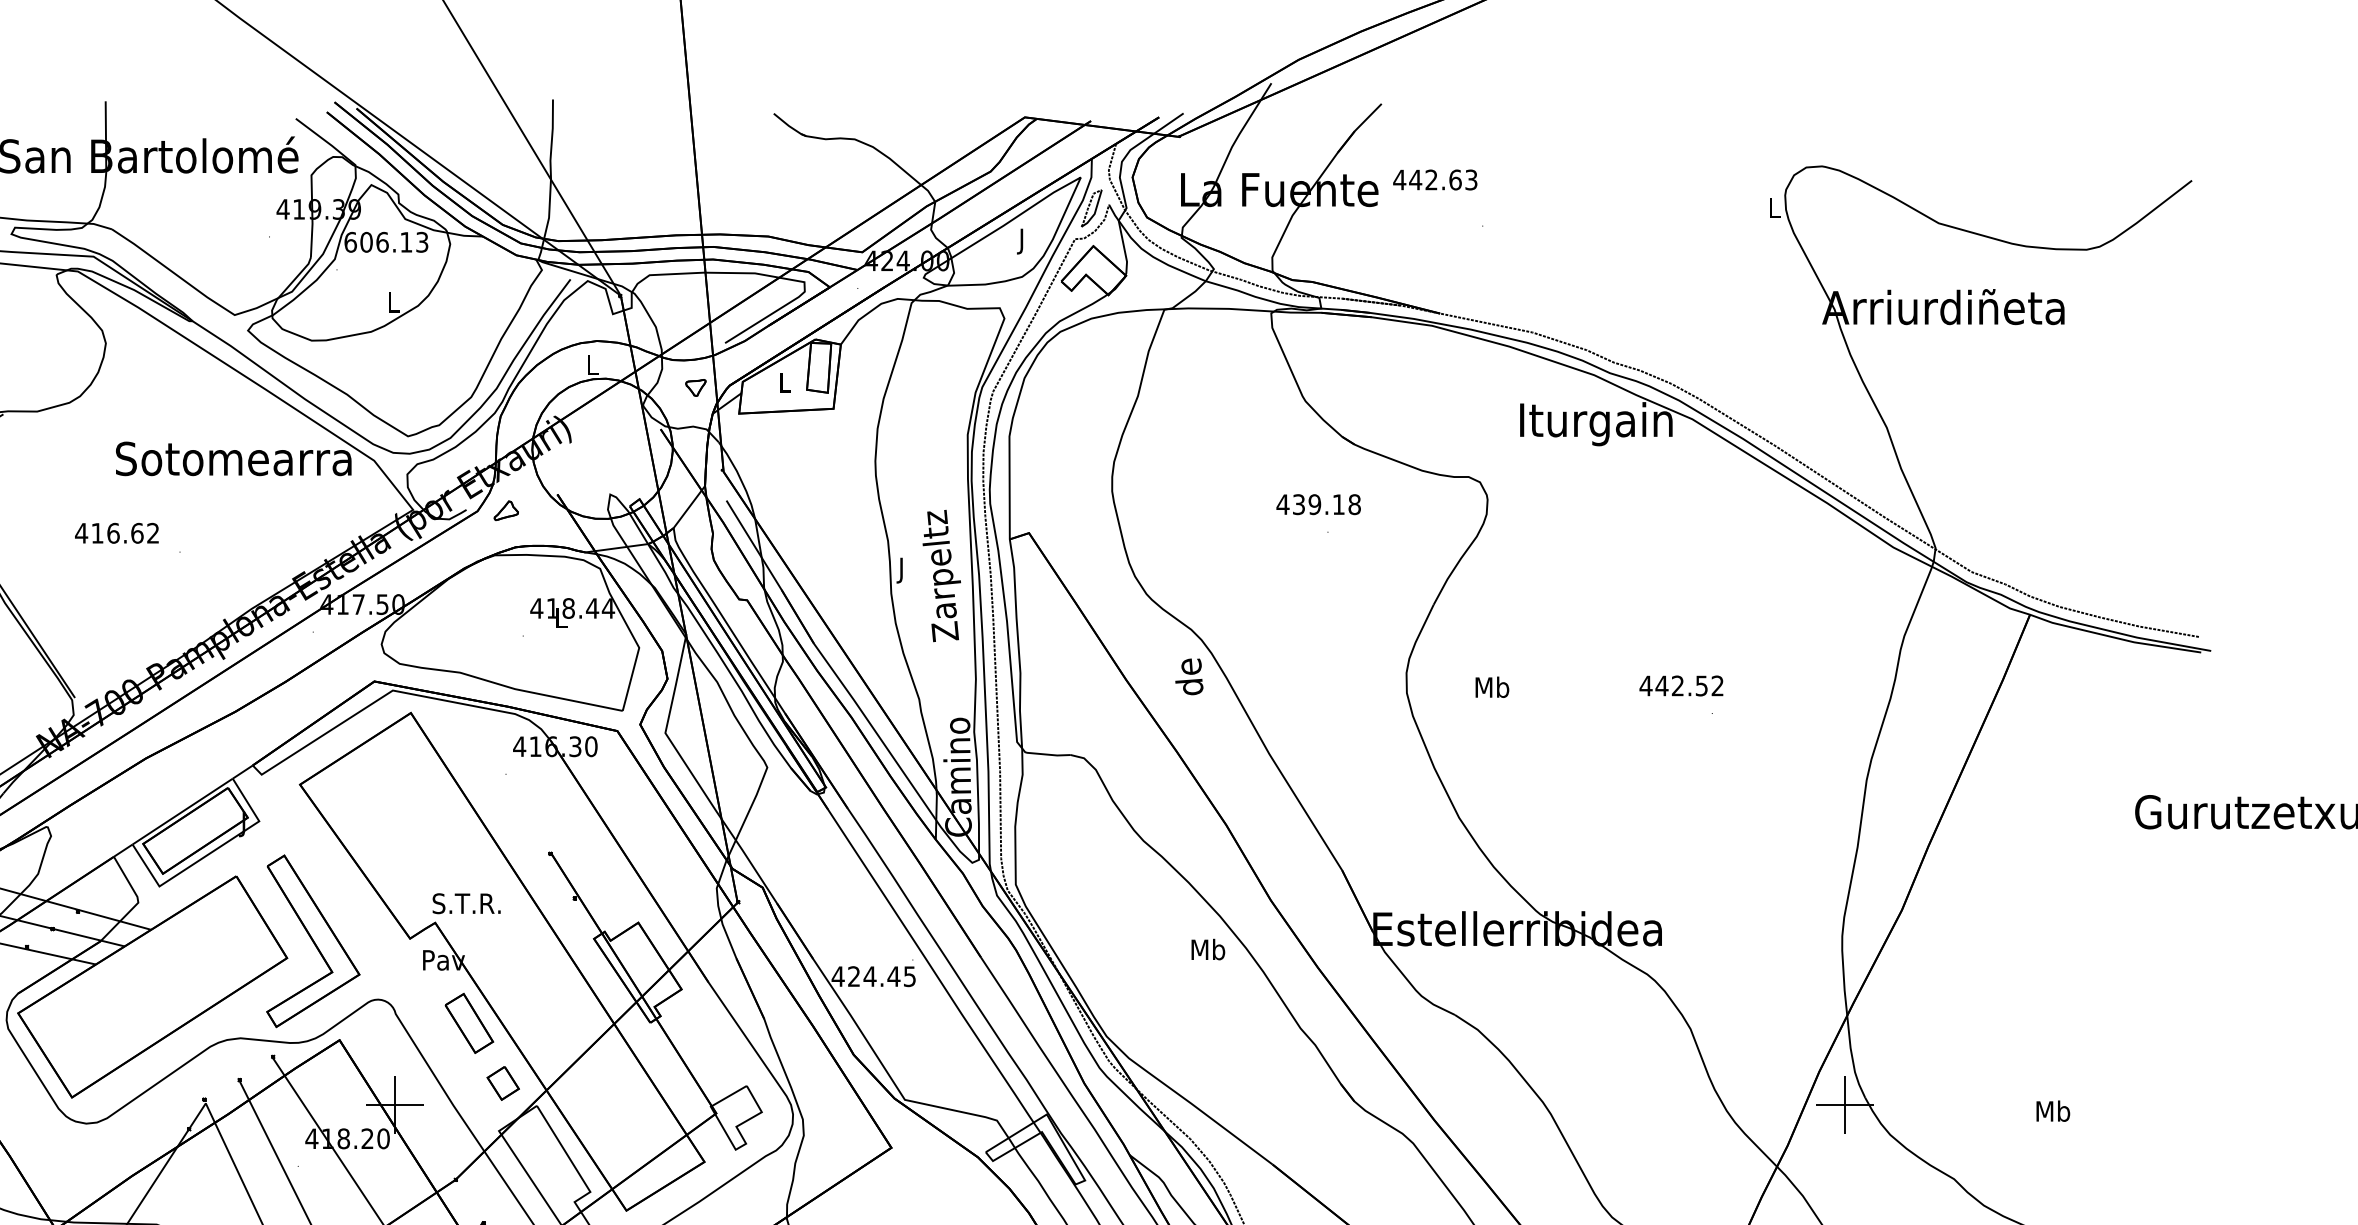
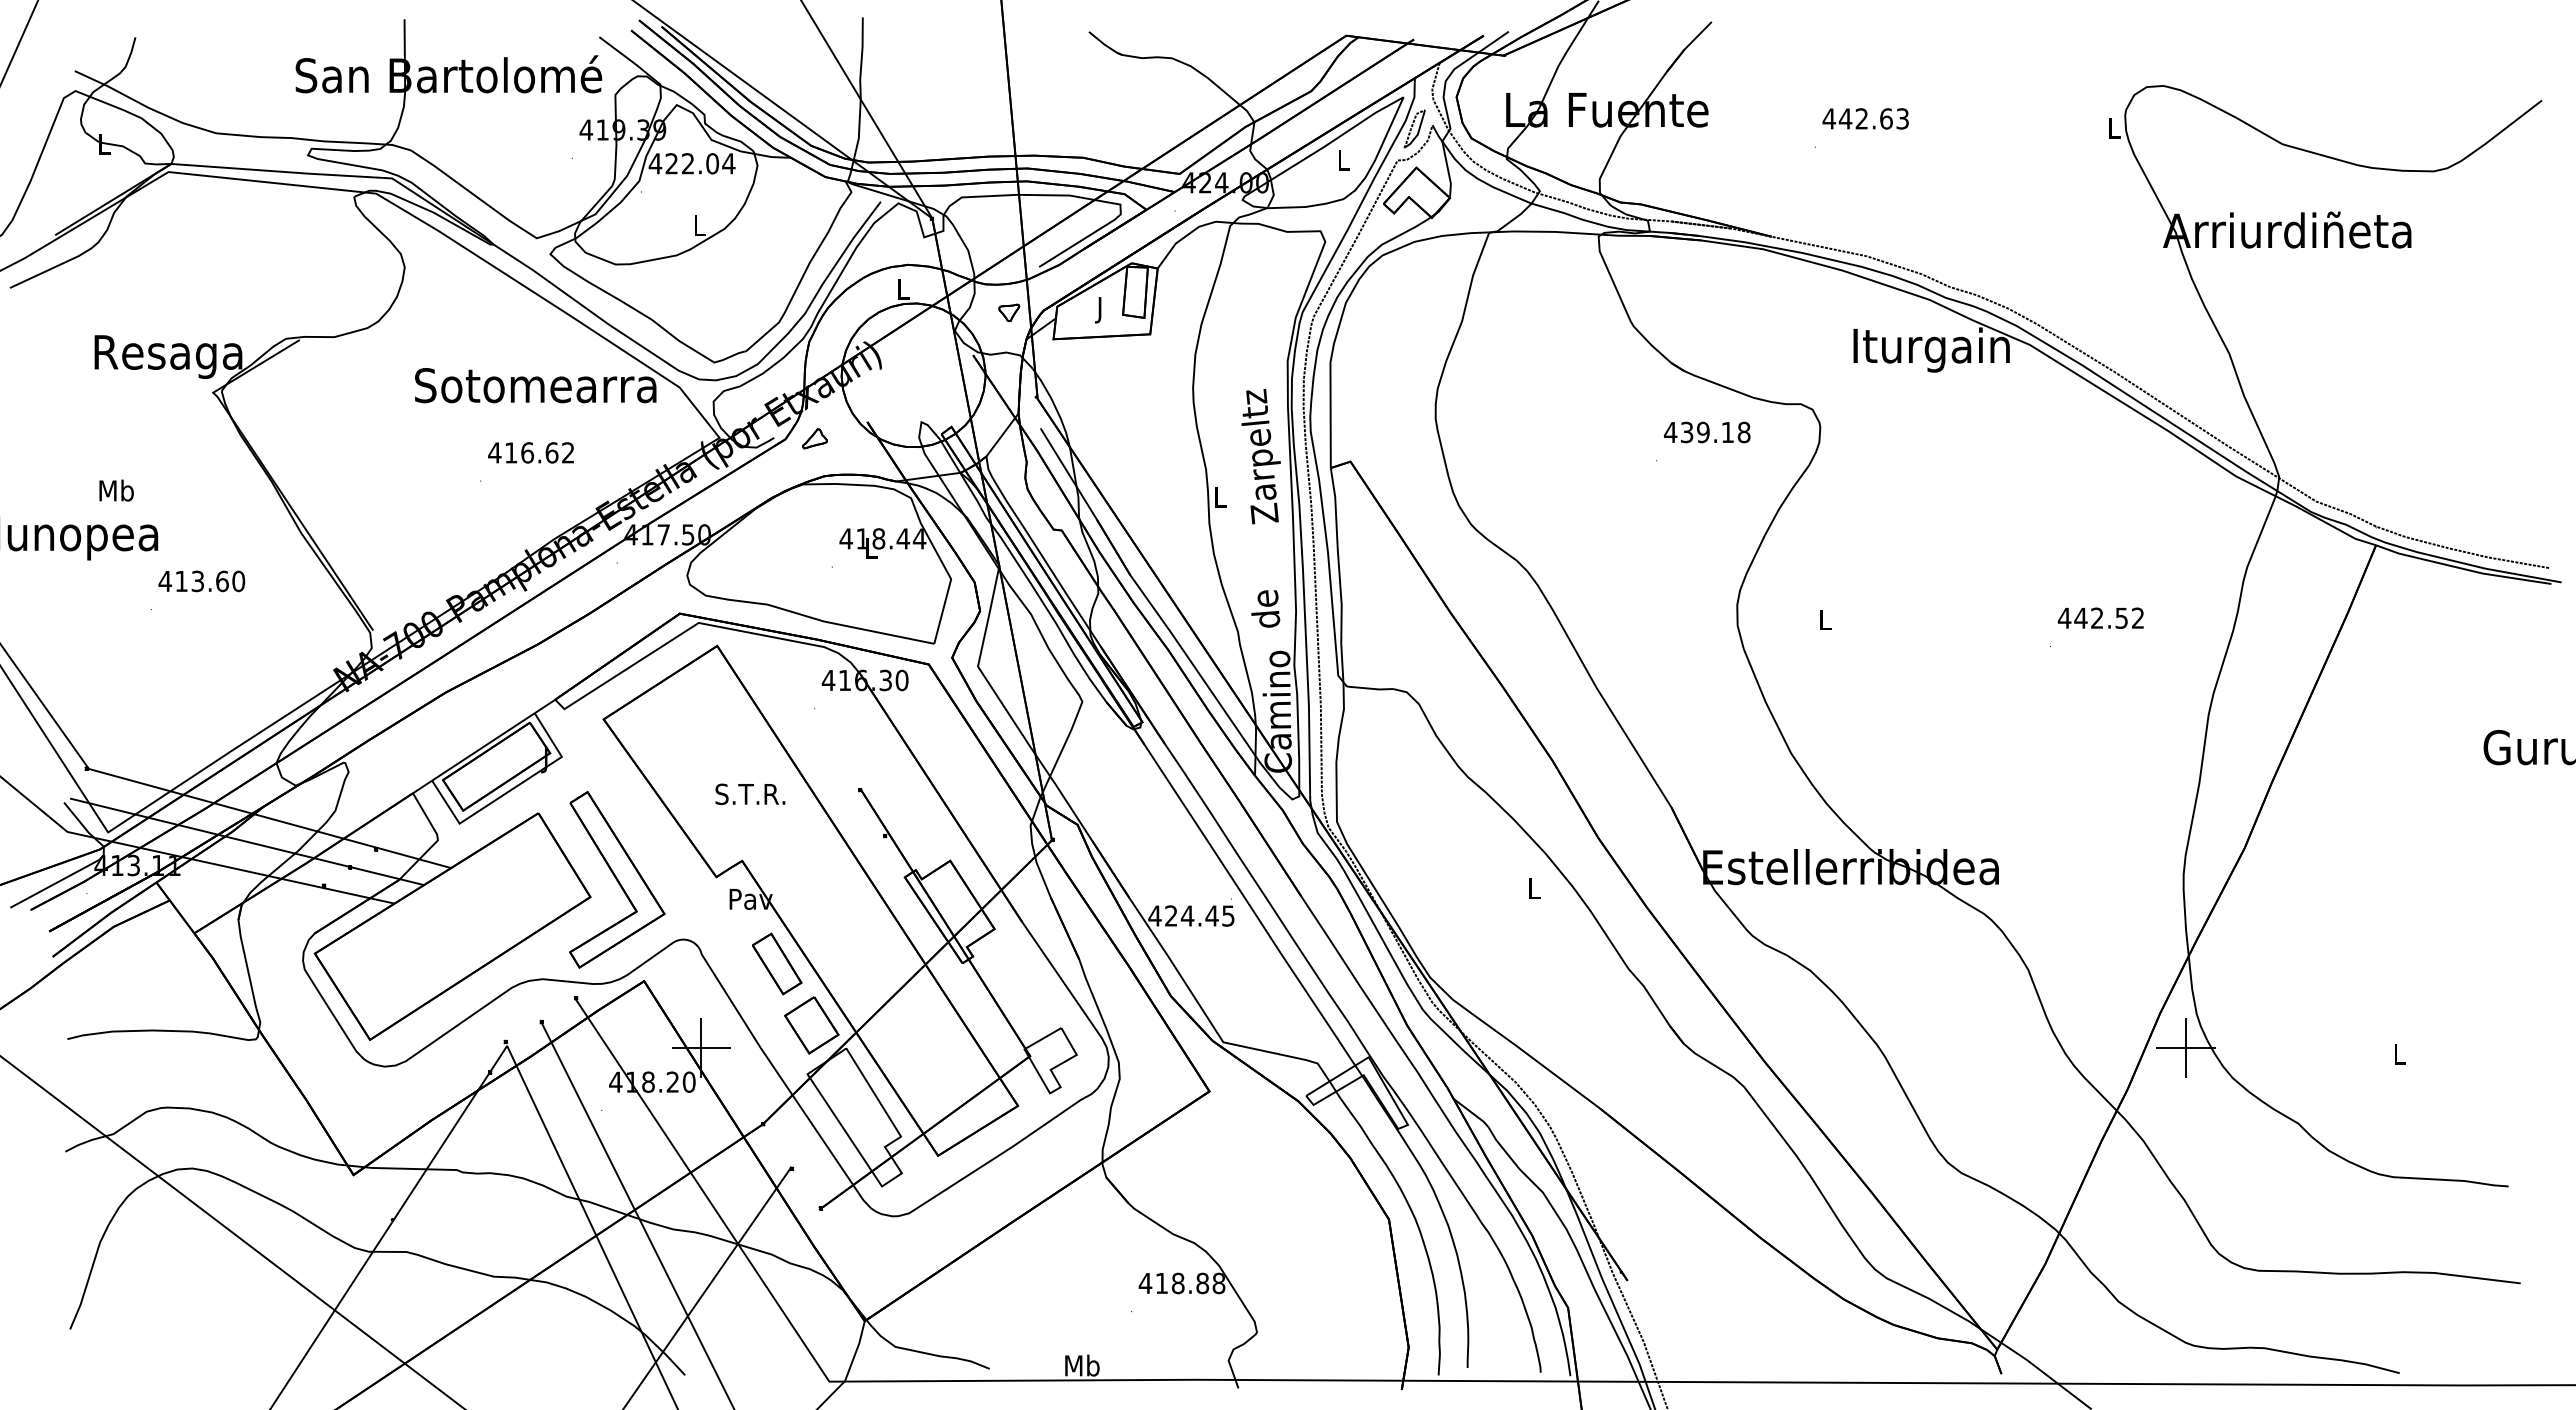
text: (1435, 179) -> (1865, 118), moved
text: (1022, 241) -> (1343, 162), J -> L
text: (385, 242) -> (691, 163), 606.13 -> 422.04
text: (785, 385) -> (1100, 310), L -> J
text: (1318, 504) -> (1707, 432), moved
text: (116, 532) -> (530, 452), moved
text: (902, 571) -> (1220, 500), J -> L
text: (941, 575) -> (1260, 456), moved
text: (1189, 676) -> (1265, 608), moved
text: (1681, 685) -> (2100, 617), moved
text: (1492, 687) -> (1825, 619), Mb -> L
text: (466, 903) -> (750, 794), moved
text: (1208, 949) -> (1534, 888), Mb -> L
part: (502, 1083) -> (811, 1025), size x1.67
text: (2052, 1110) -> (2399, 1053), Mb -> L

